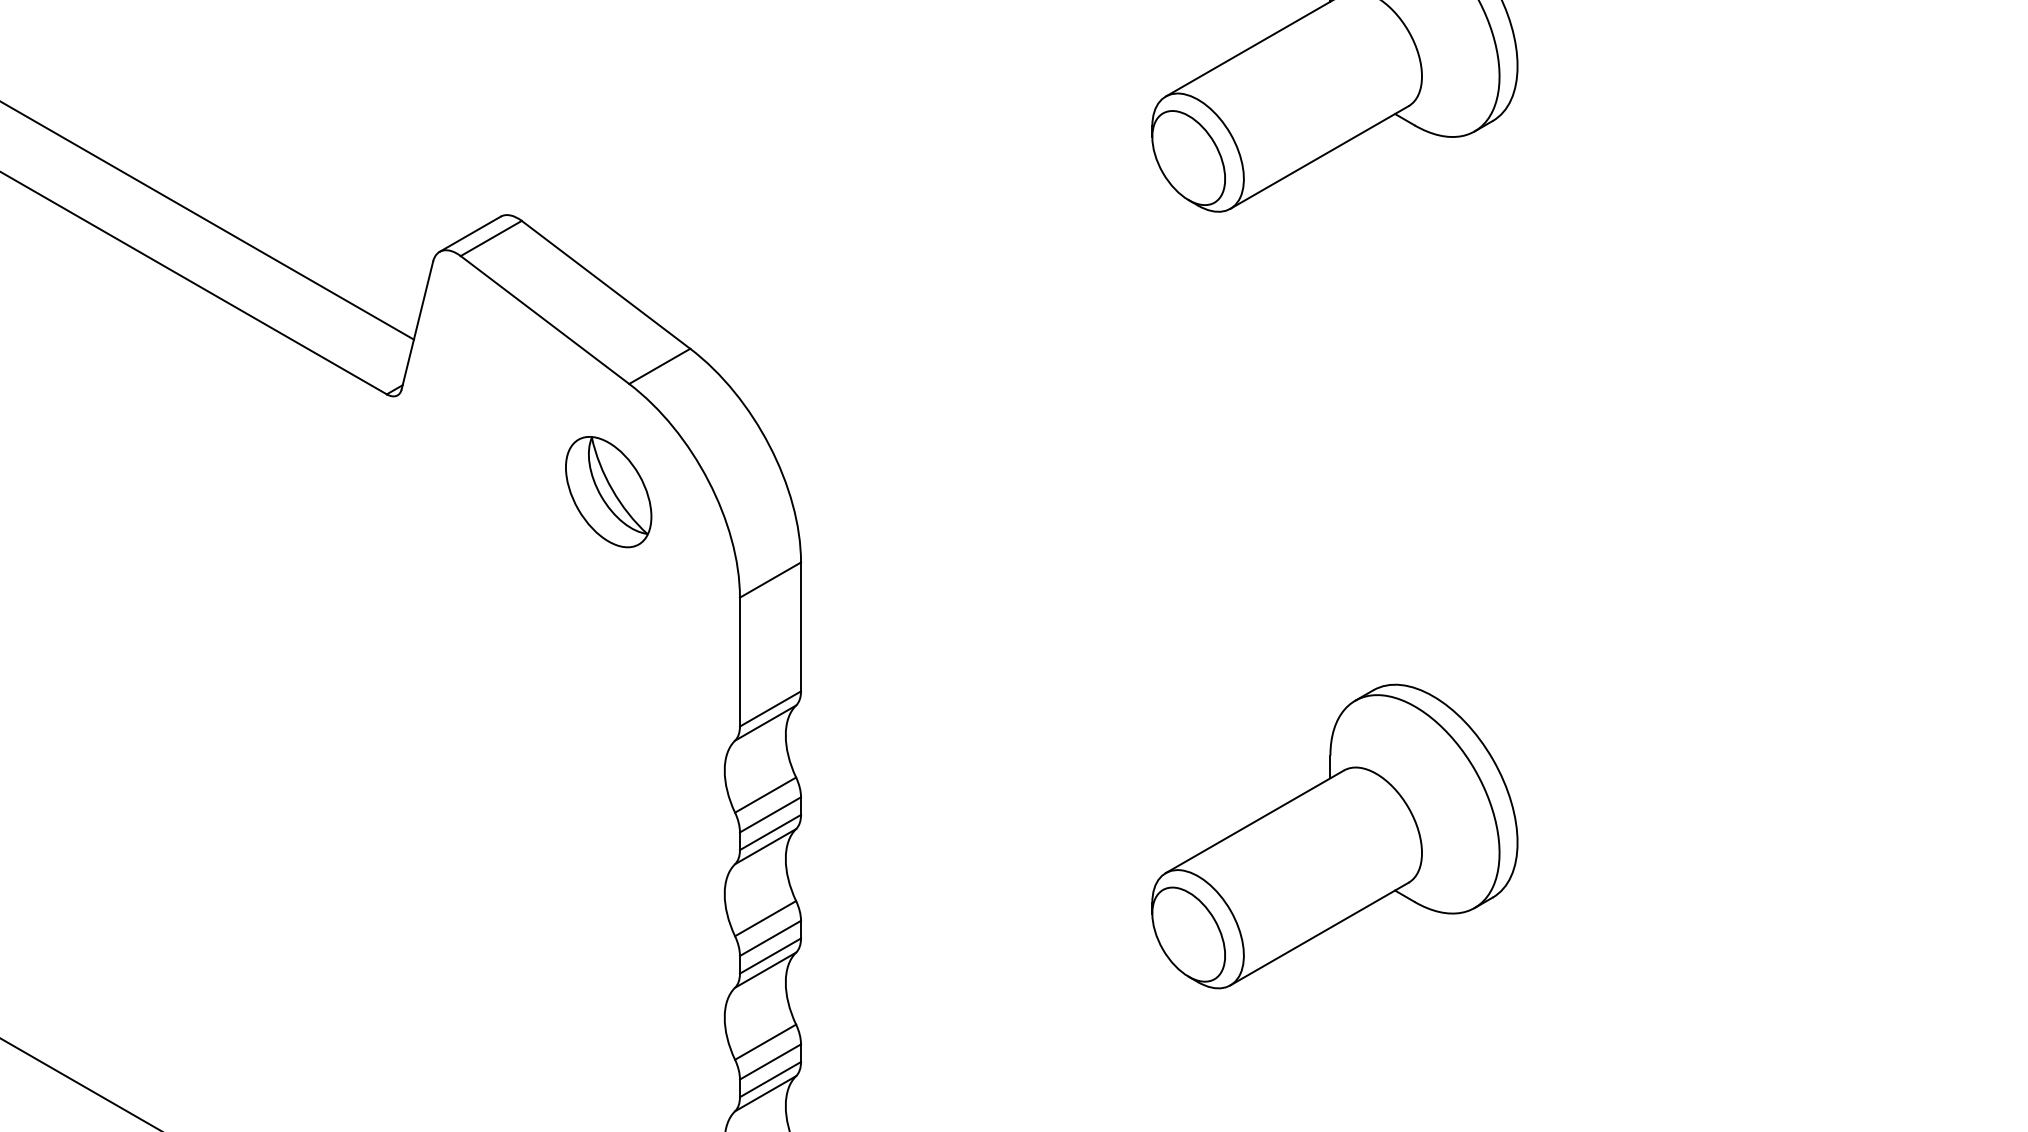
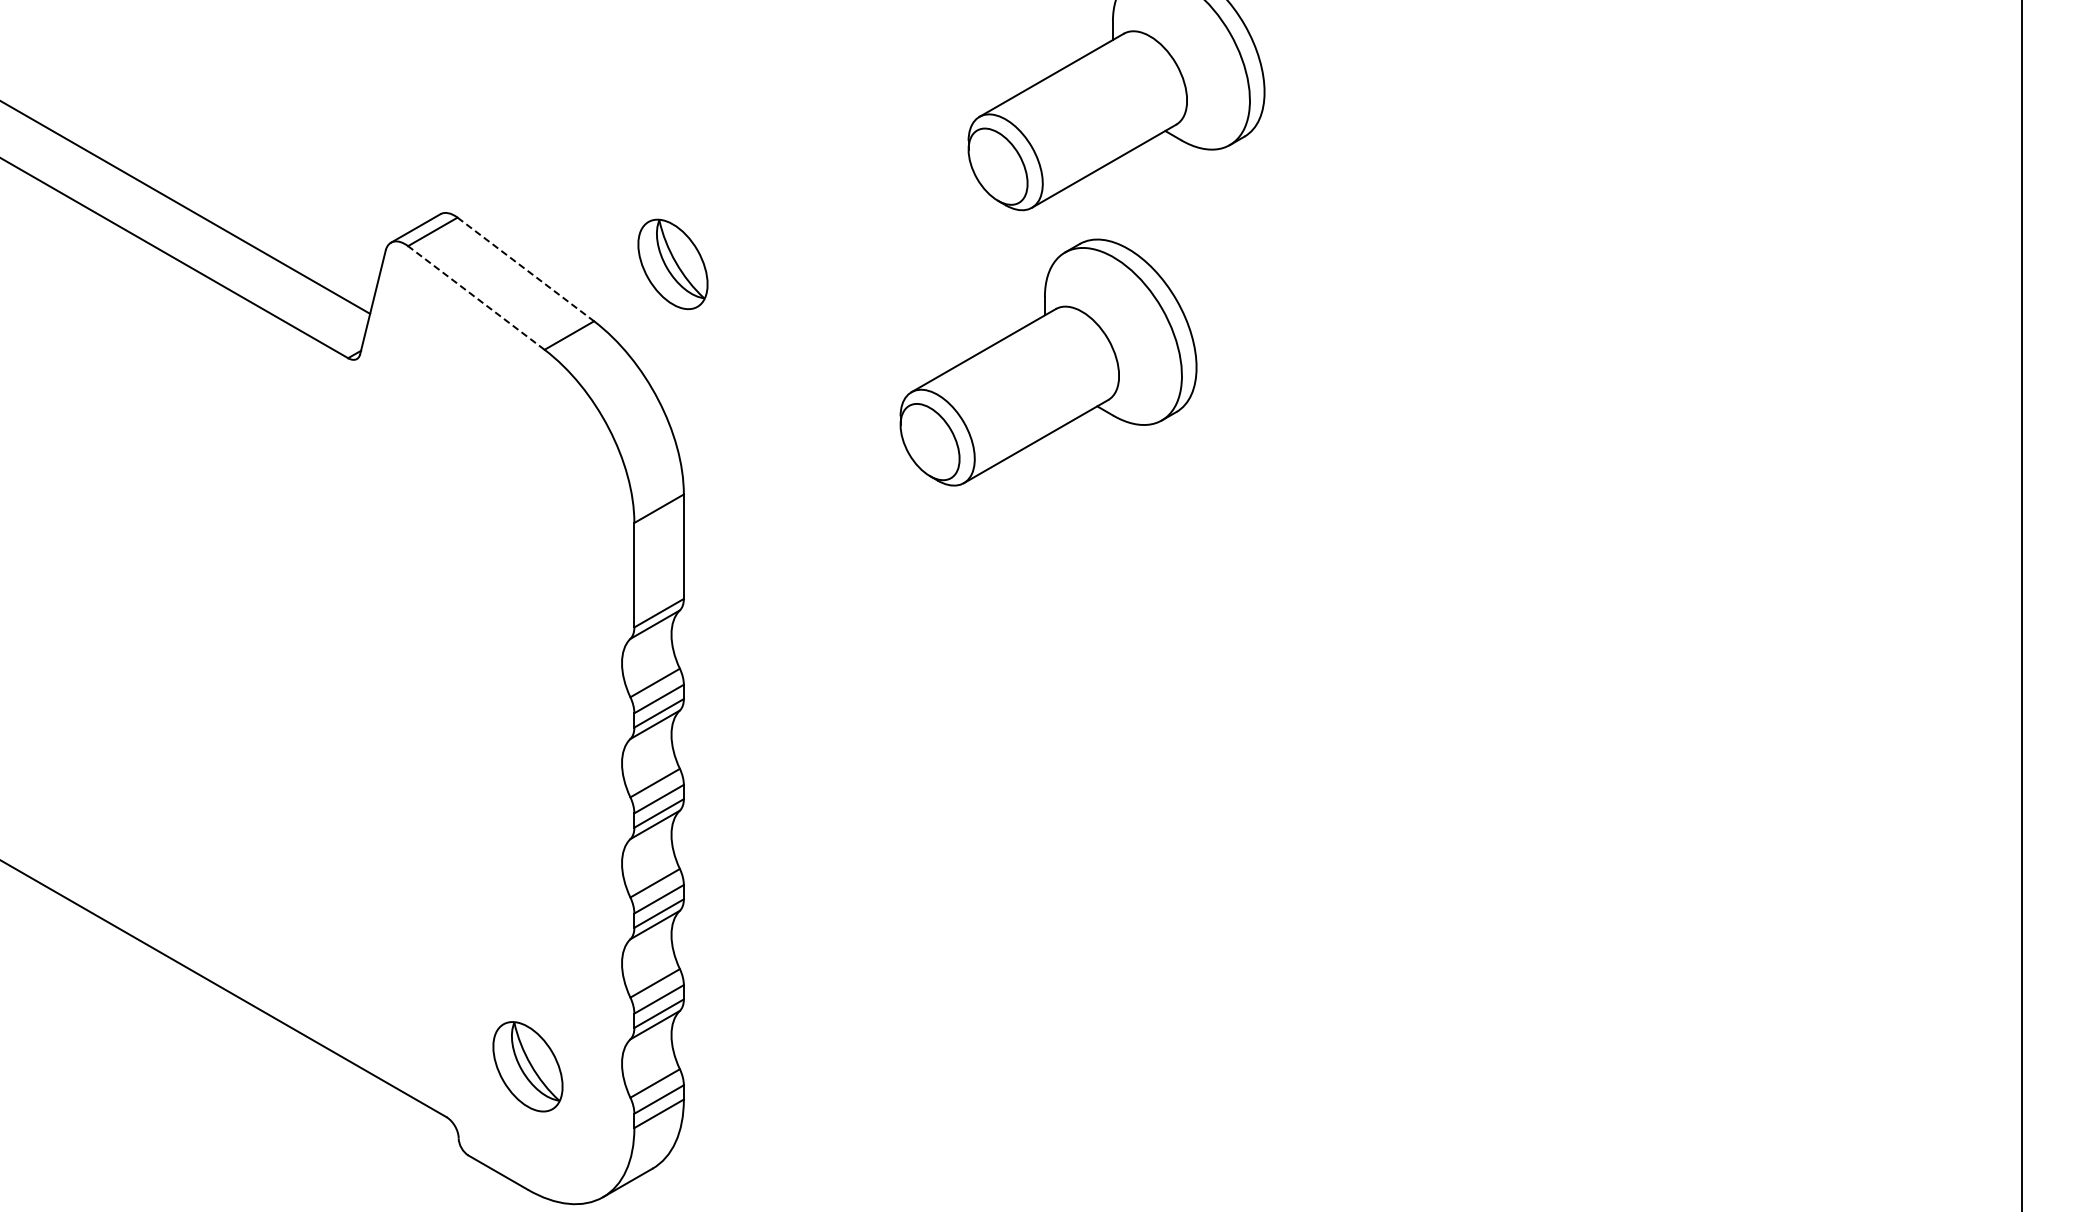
line: (605, 284) -> (525, 269), solid -> dashed
line: (545, 319) -> (476, 297), solid -> dashed
part: (608, 492) -> (672, 264), moved
part: (1334, 836) -> (1048, 362), moved

